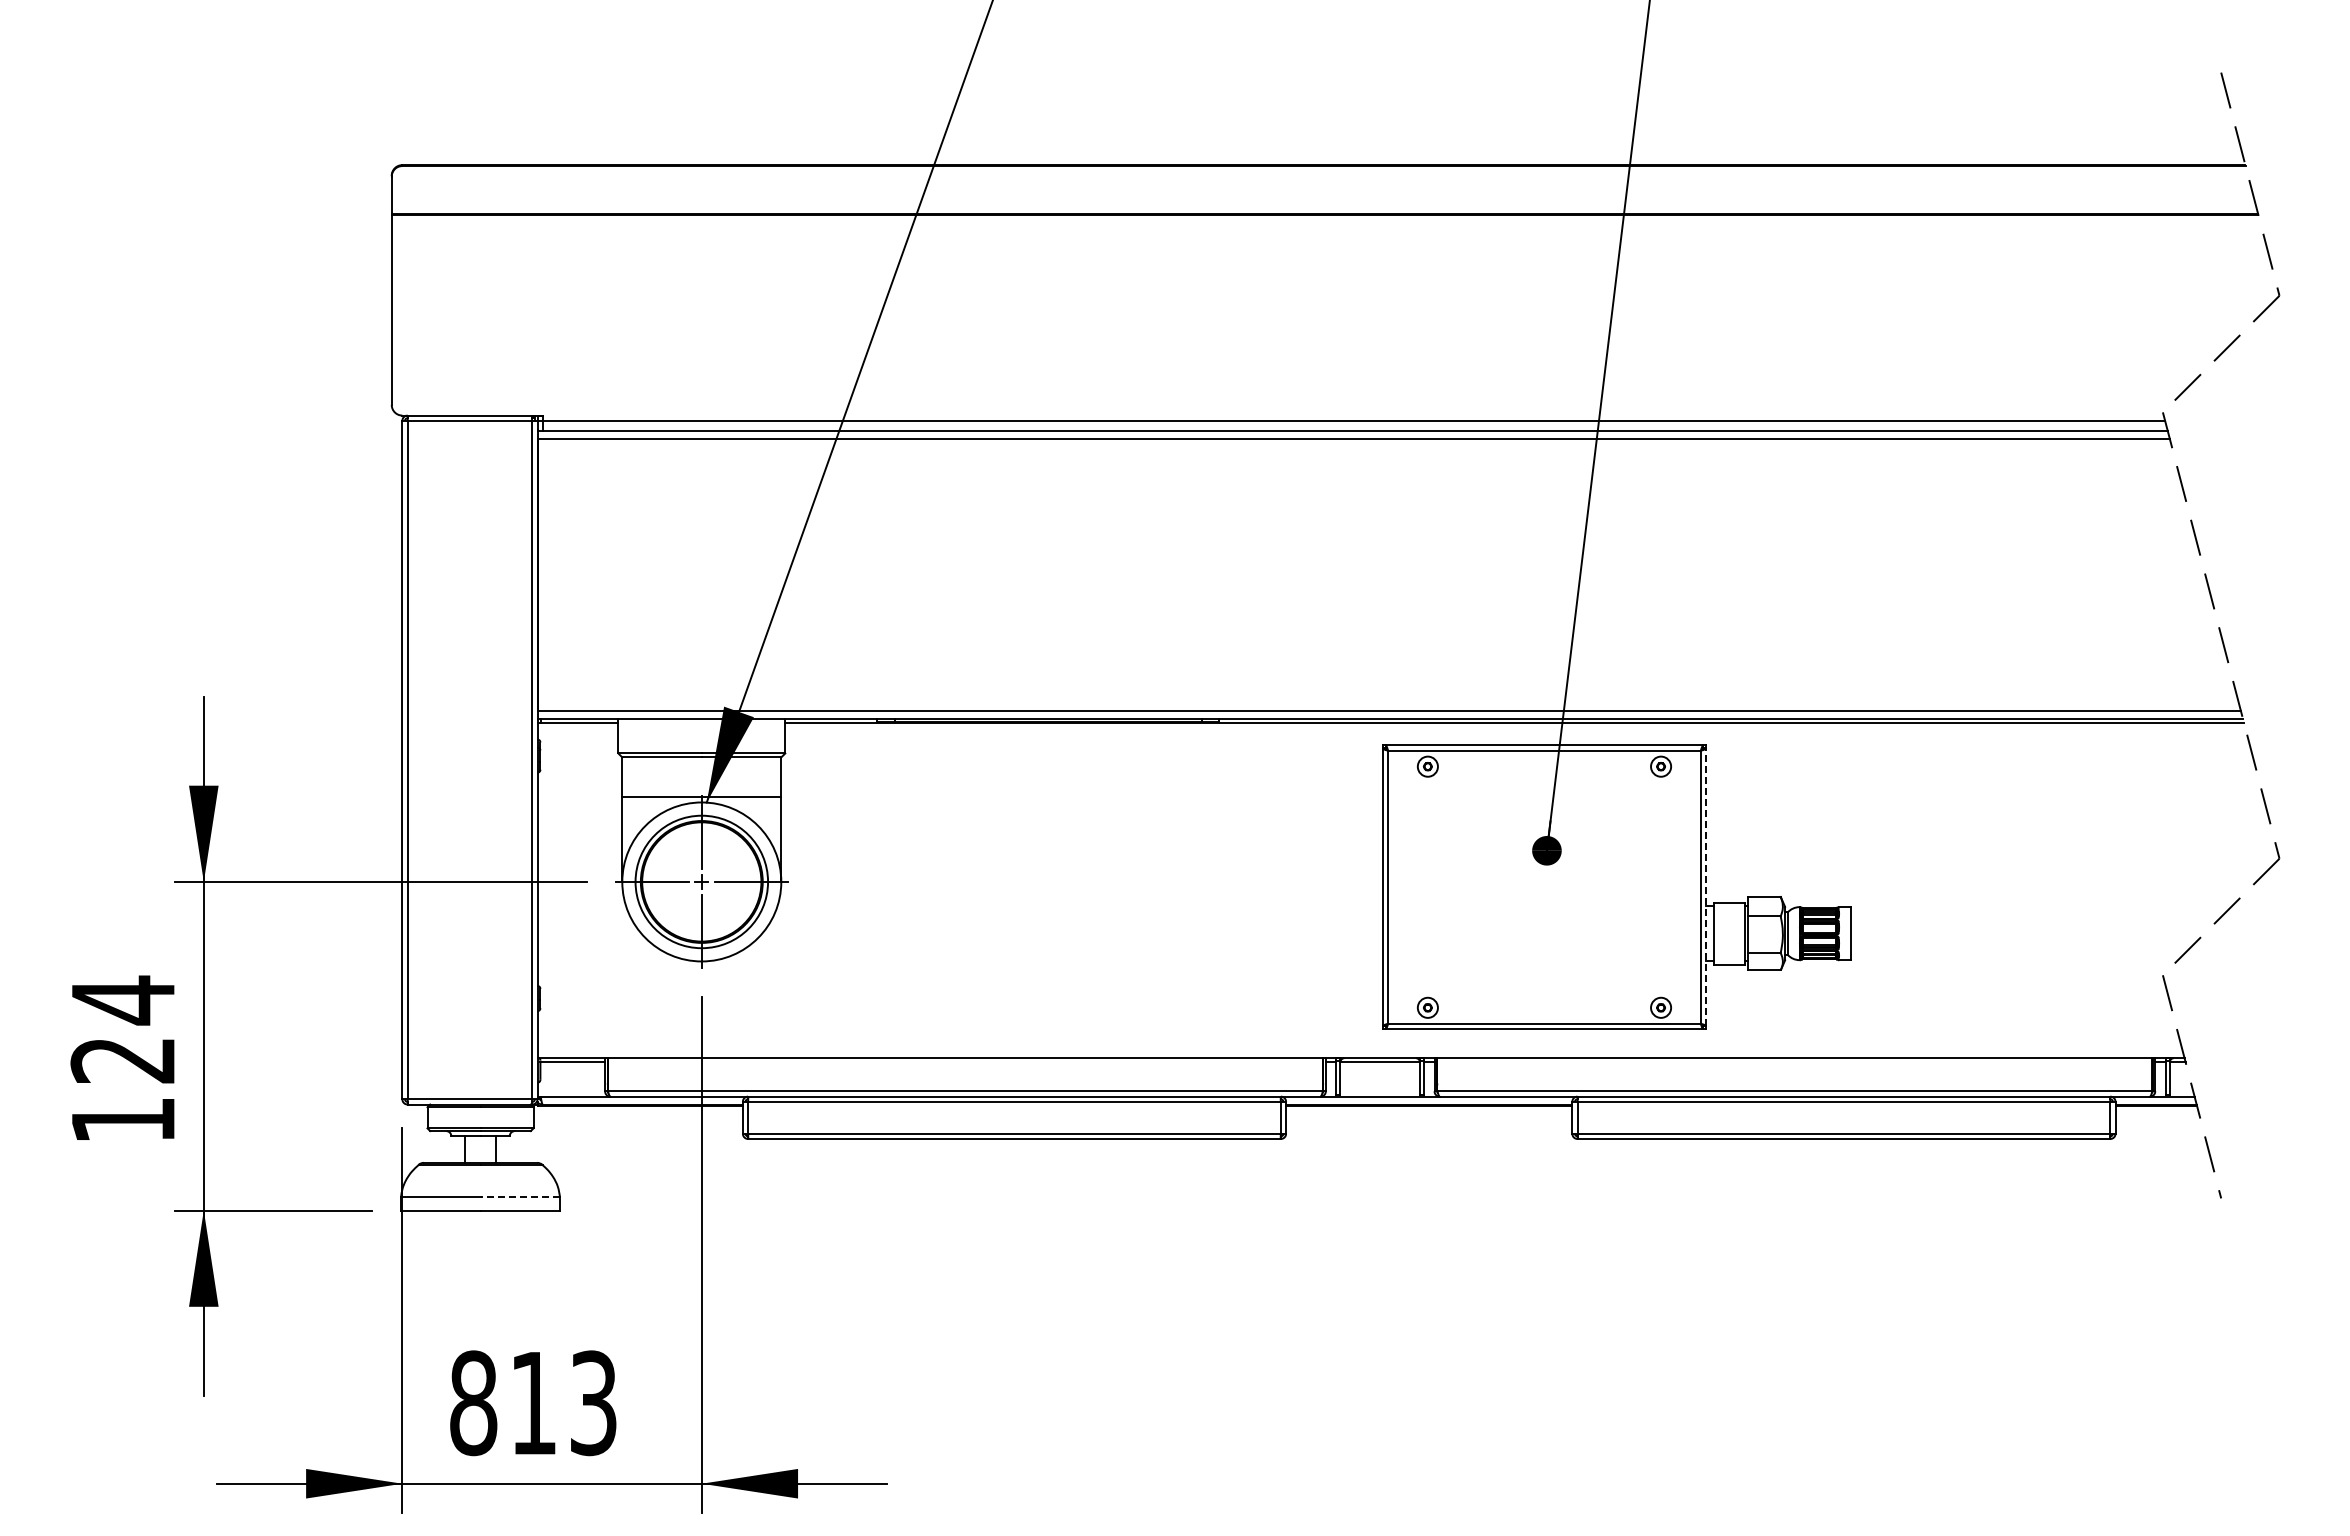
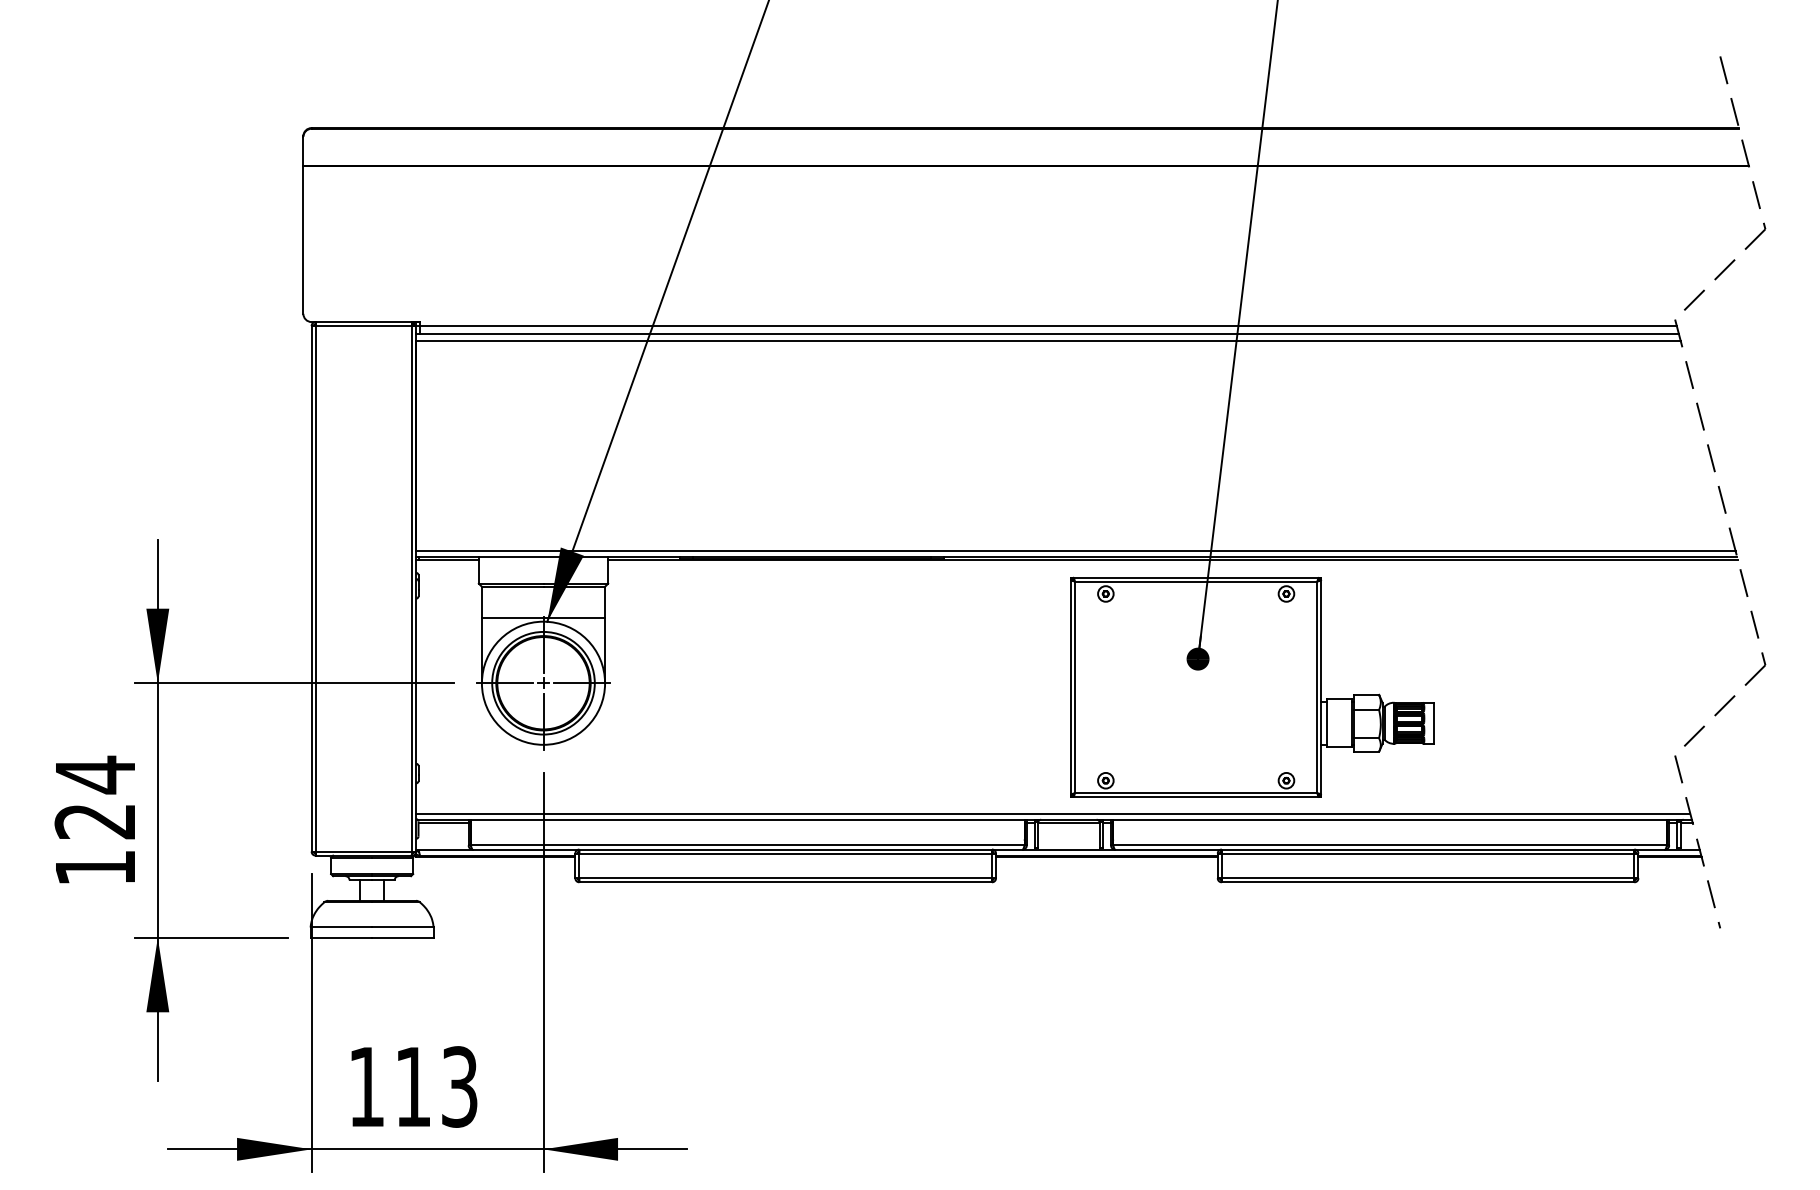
line: (1706, 887) -> (1321, 687), dashed -> solid
line: (1359, 1050) -> (1052, 813), added
line: (520, 1197) -> (403, 927), dashed -> solid
text: (473, 1403) -> (366, 1087), 813 -> 113

